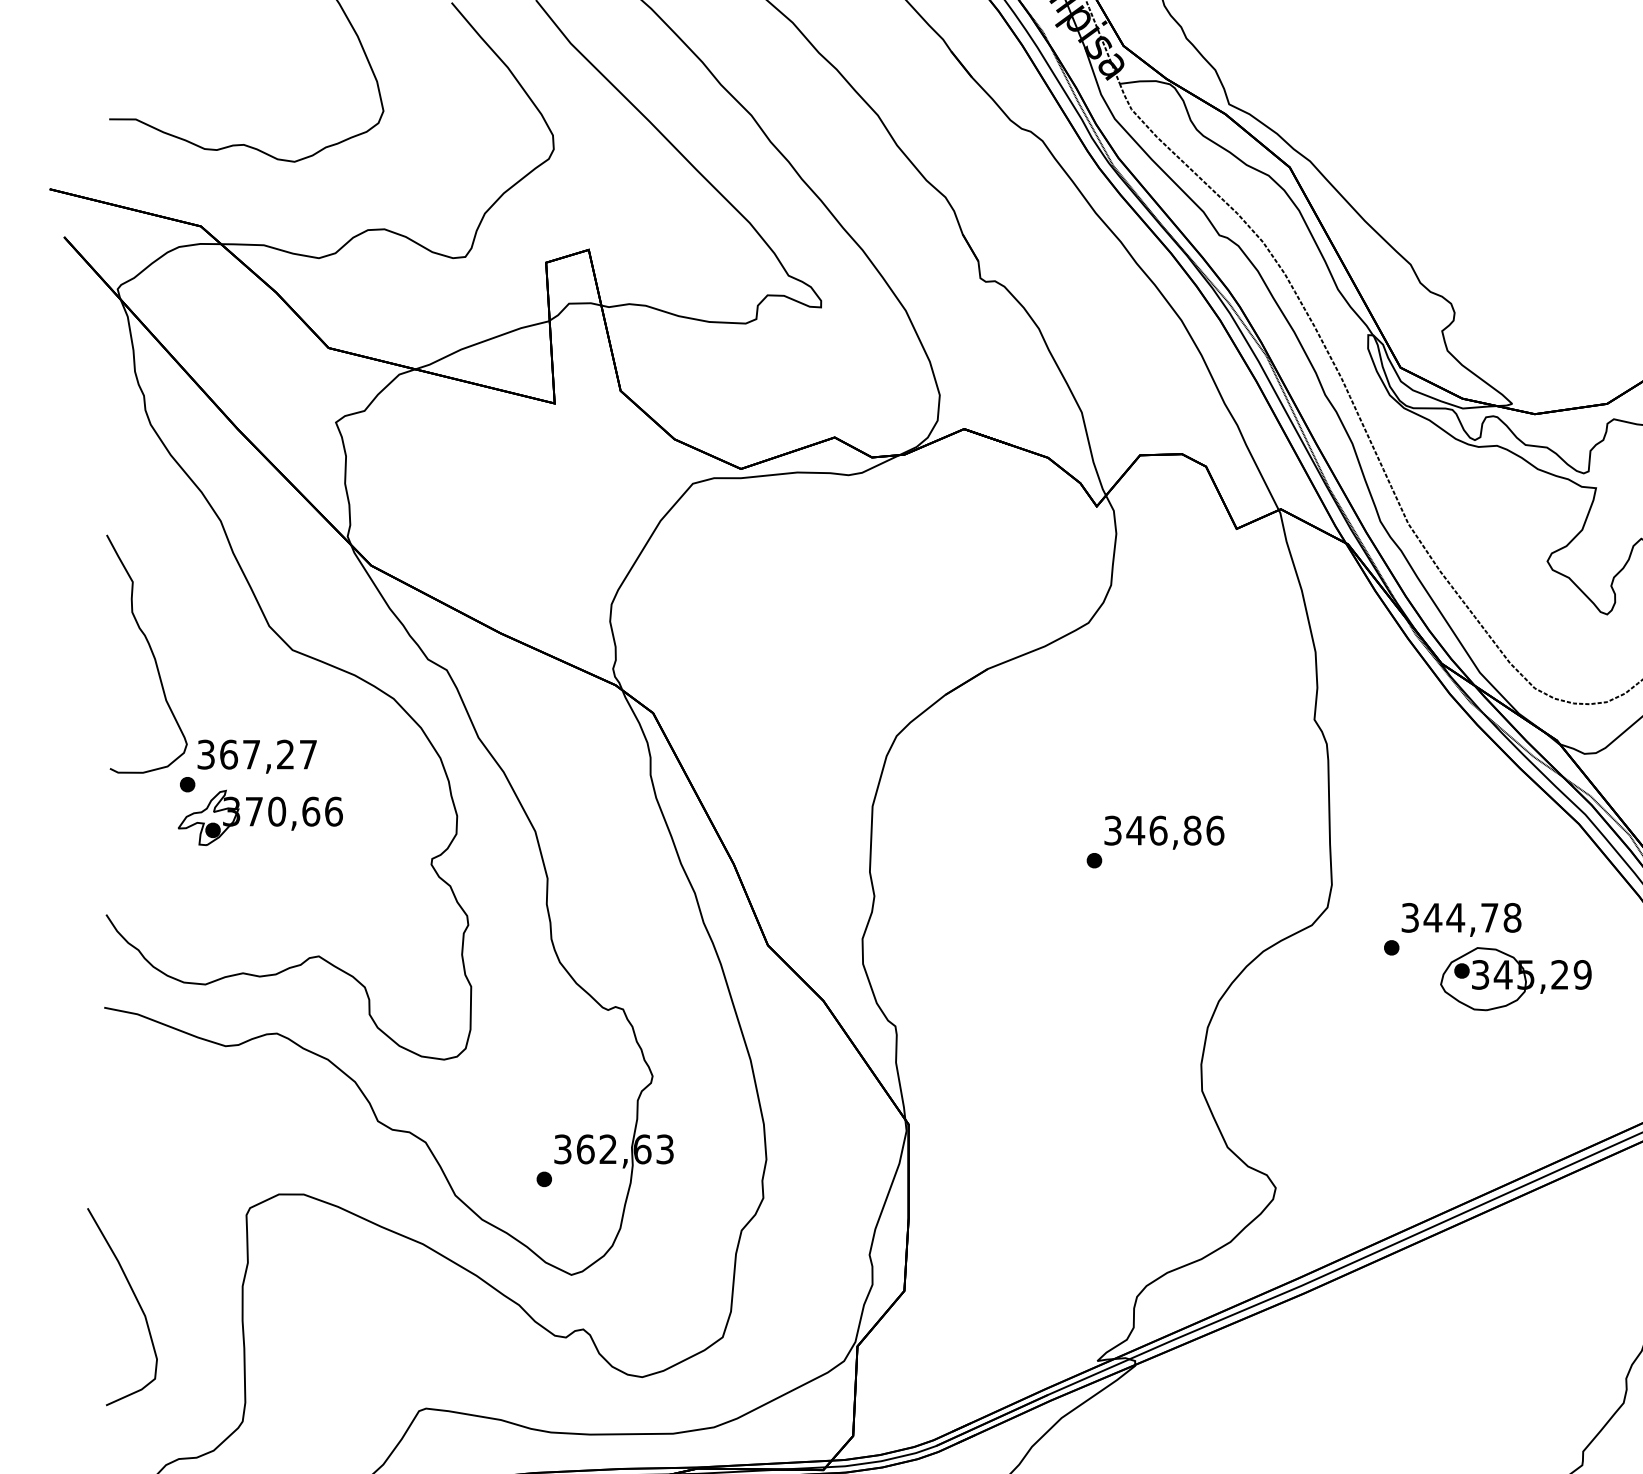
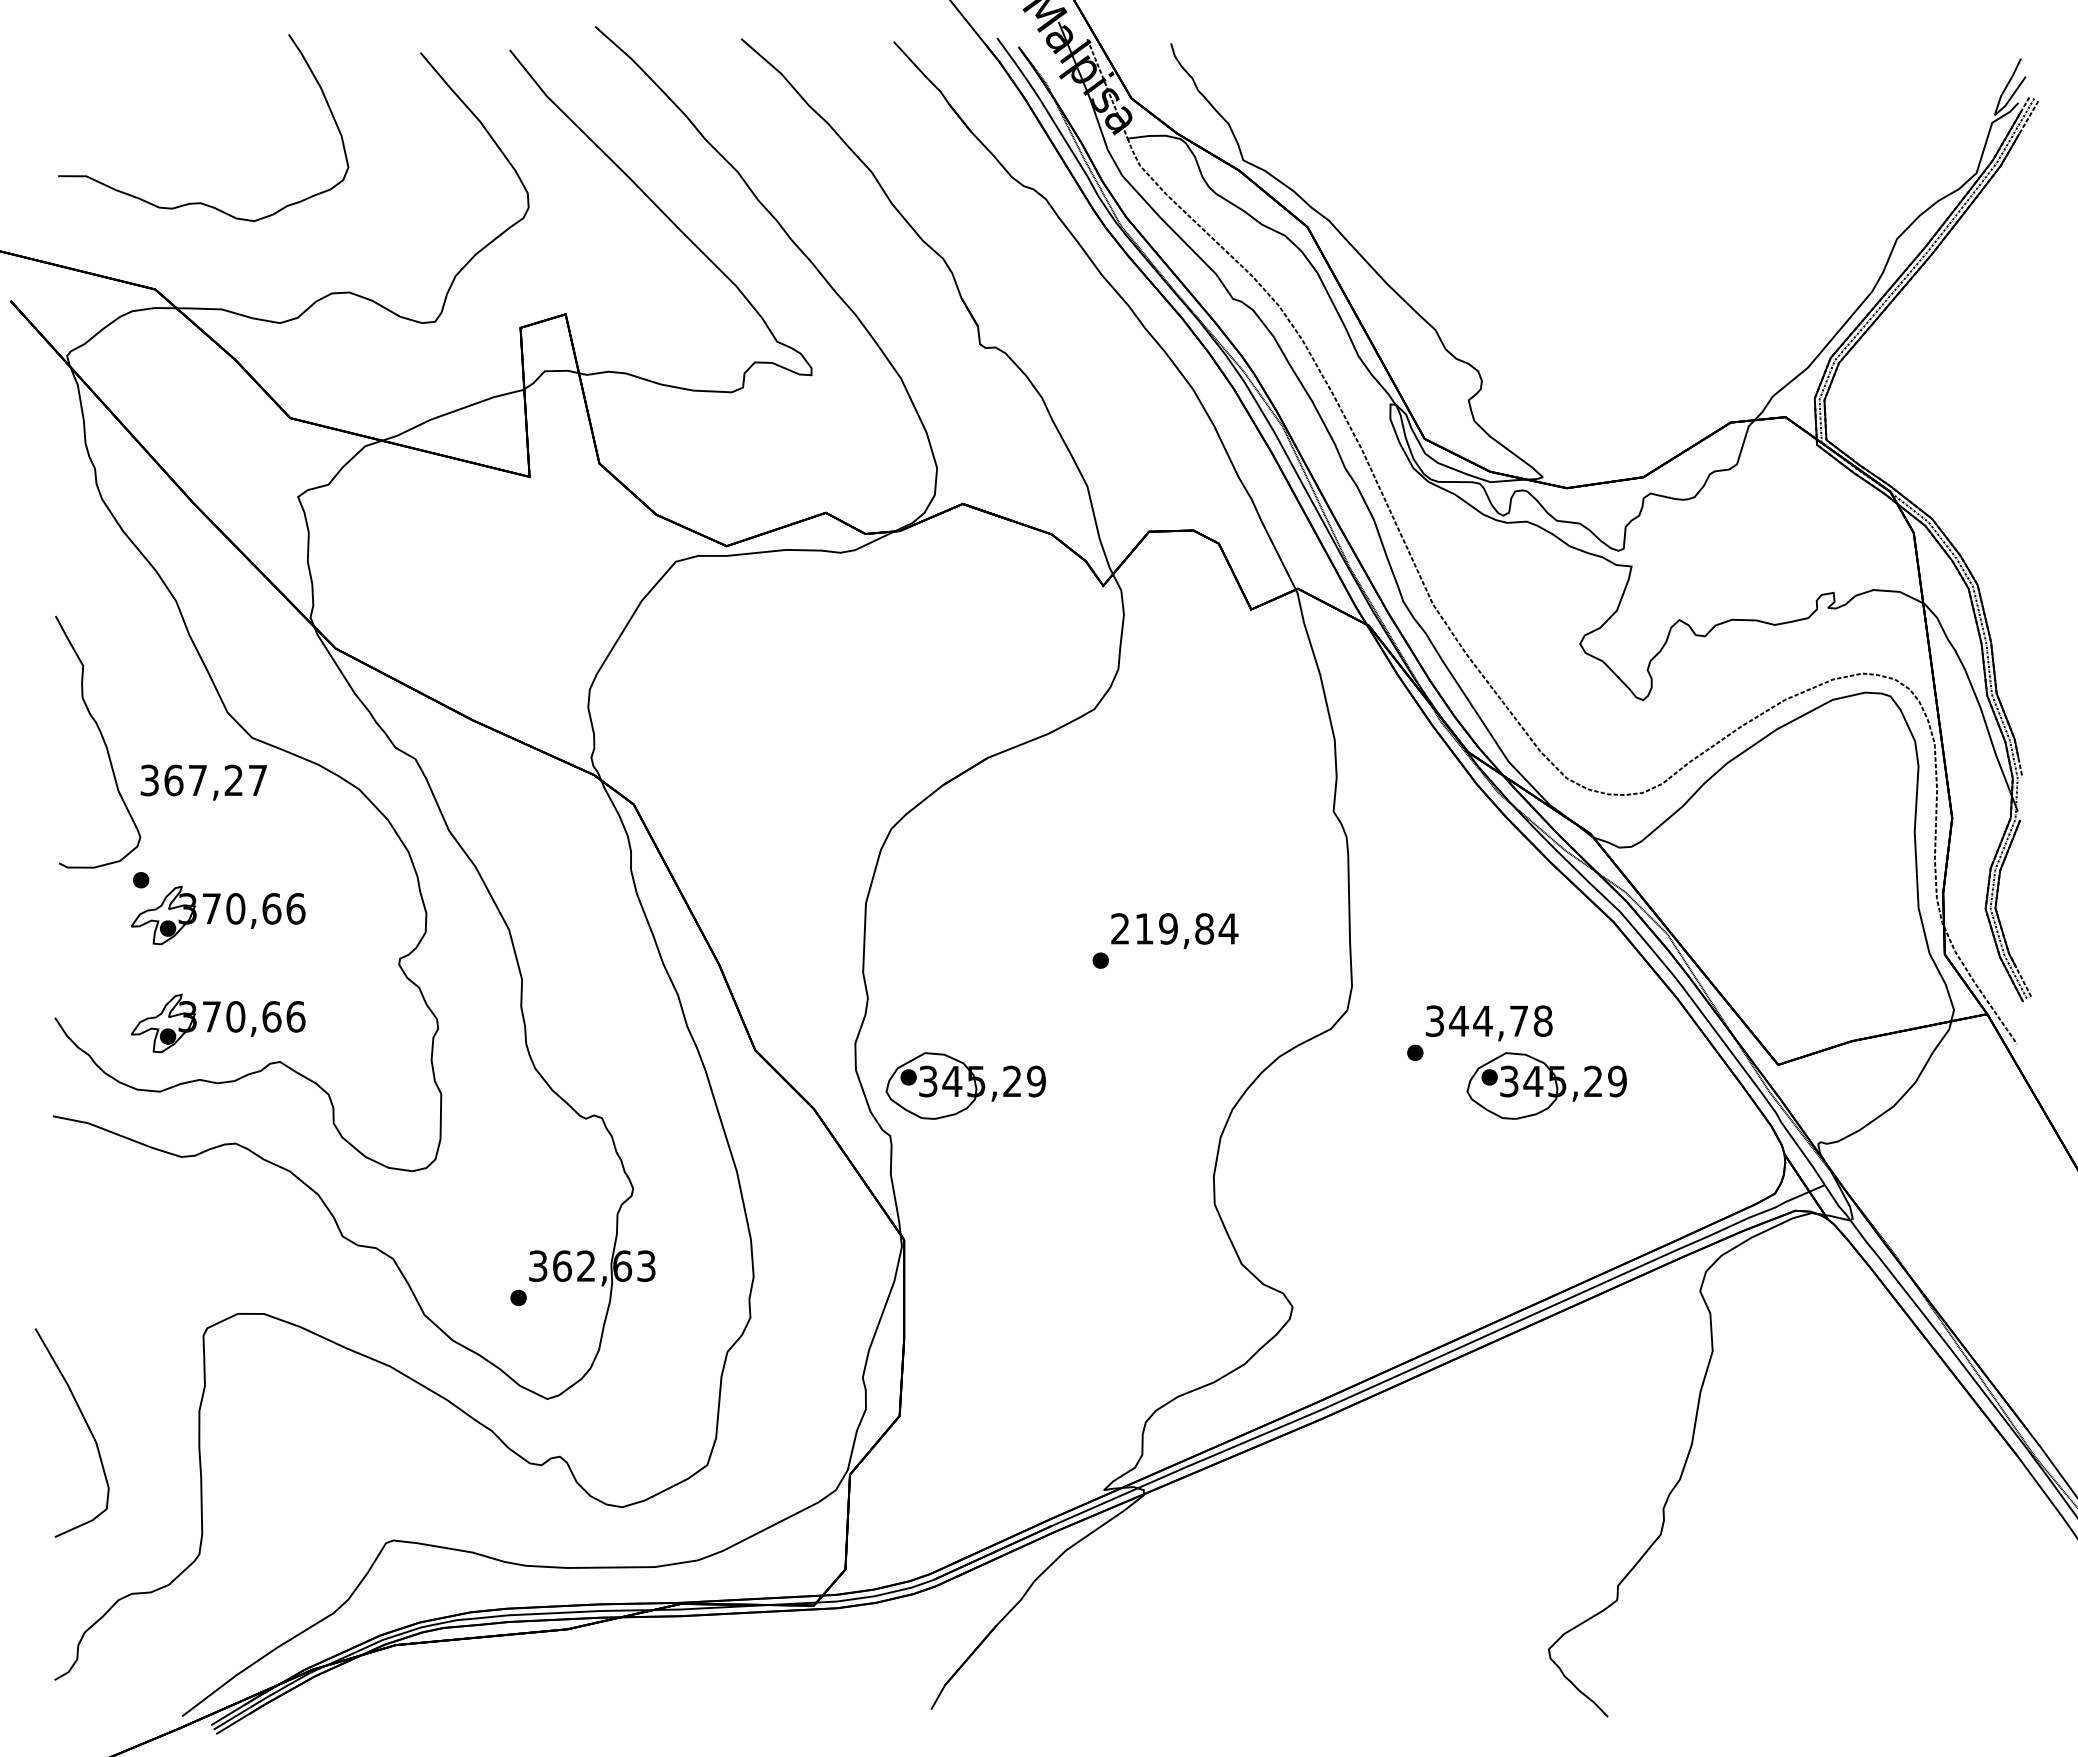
text: (256, 756) -> (203, 782), moved
text: (1164, 830) -> (1174, 928), 346,86 -> 219,84
part: (259, 920) -> (217, 1023), added
part: (966, 978) -> (965, 1085), added

